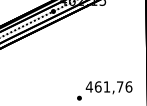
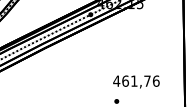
text: (109, 87) -> (136, 81), moved

